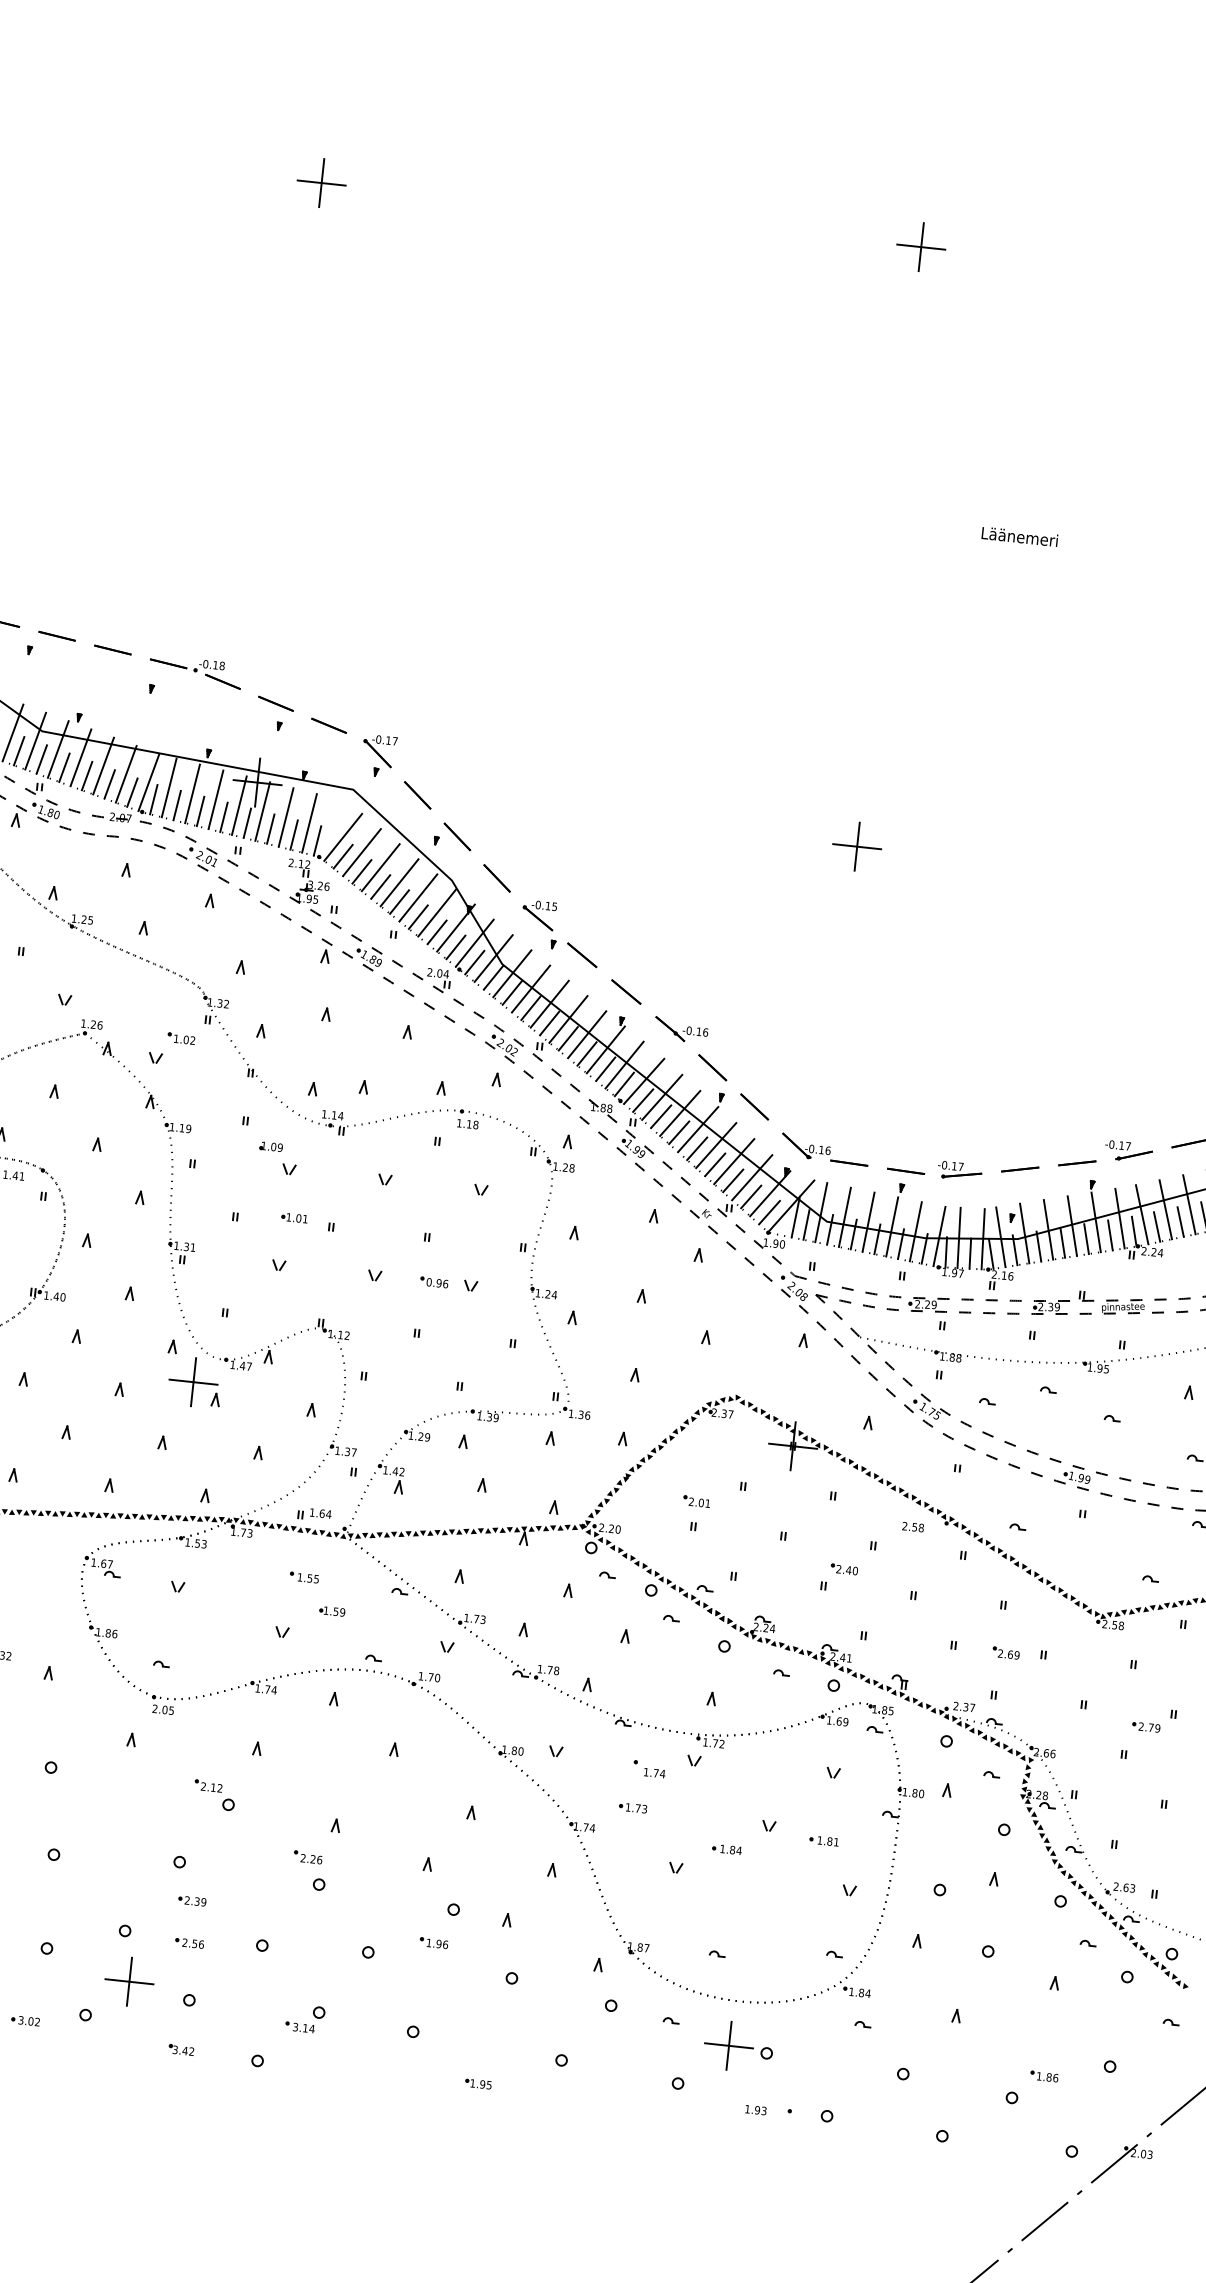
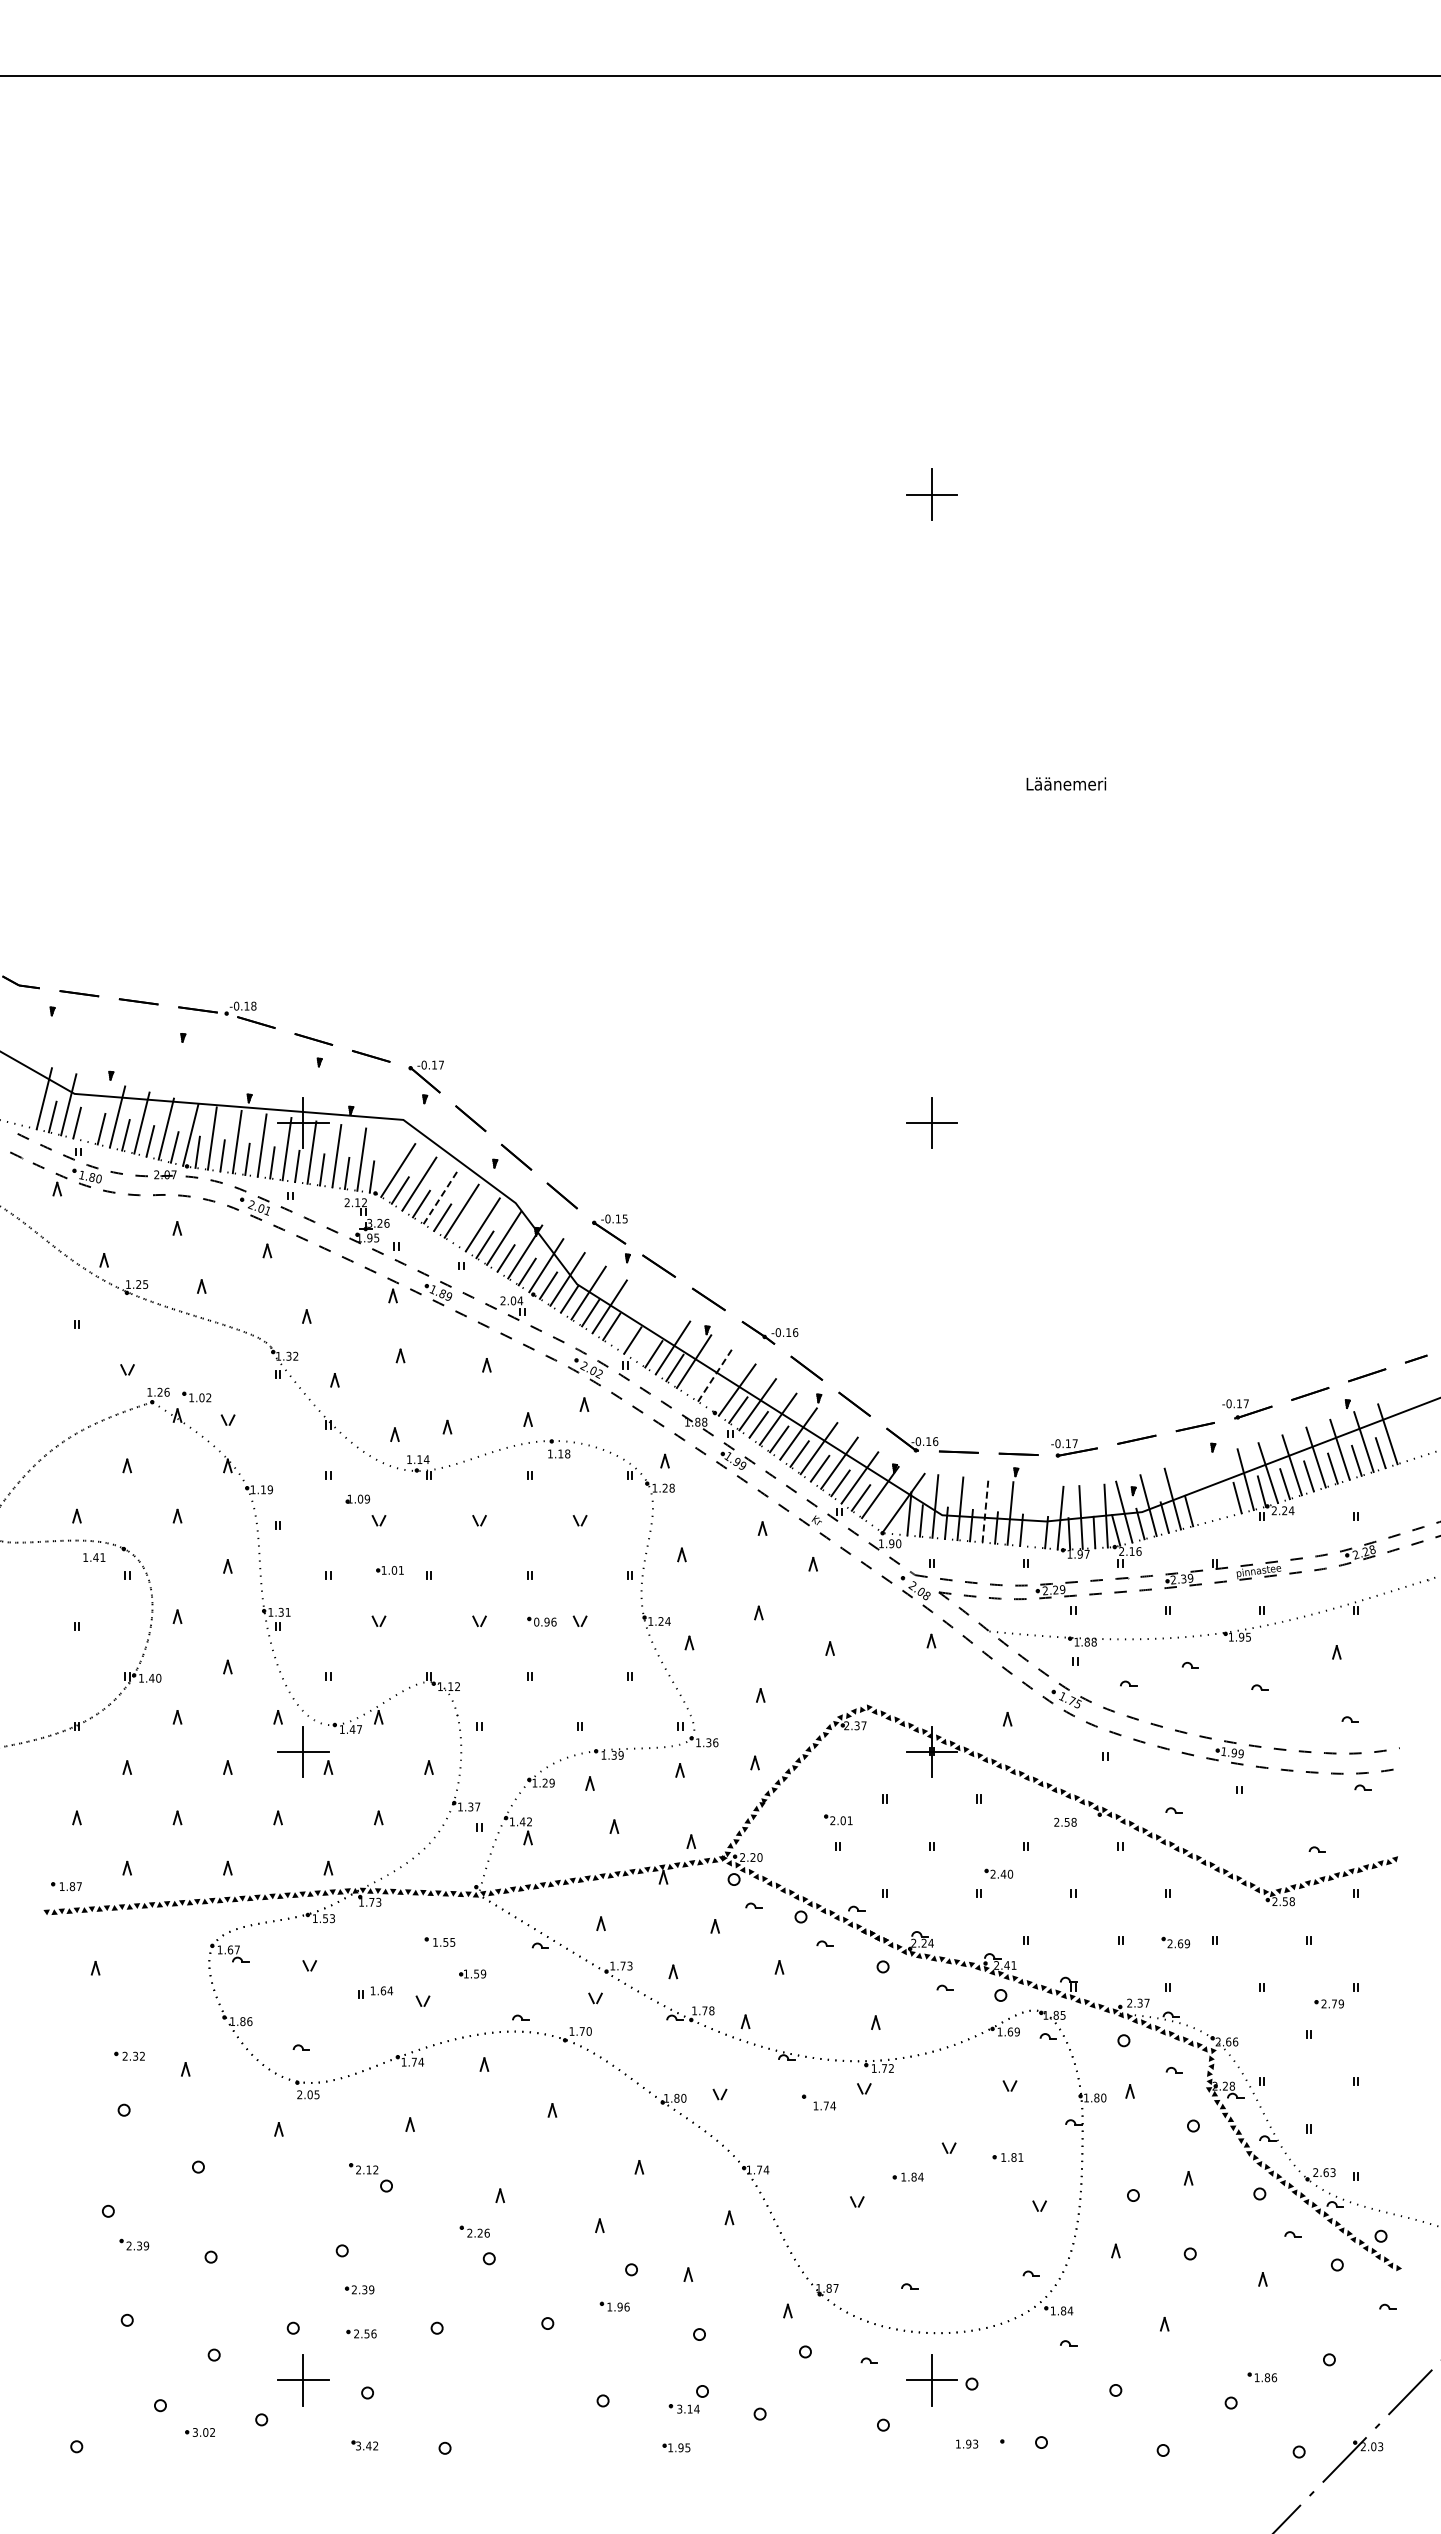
part: (321, 183) -> (303, 494), removed
line: (57, 749) -> (92, 1110), removed
line: (380, 867) -> (440, 1197), solid -> dashed
line: (399, 902) -> (463, 1231), removed
line: (549, 1004) -> (630, 1320), removed
line: (568, 1018) -> (651, 1333), removed
part: (181, 1038) -> (196, 1396), moved
line: (625, 1064) -> (715, 1374), solid -> dashed
line: (605, 1068) -> (695, 1381), removed
line: (623, 1084) -> (716, 1395), removed
line: (769, 1211) -> (881, 1511), removed
line: (868, 1221) -> (985, 1510), solid -> dashed
line: (1096, 1221) -> (1221, 1485), removed
line: (1072, 1226) -> (1197, 1492), removed
line: (915, 1231) -> (1035, 1515), removed
line: (1086, 1239) -> (1213, 1504), removed
part: (314, 1514) -> (375, 1992), moved
part: (632, 1807) -> (805, 2144), removed
part: (304, 2018) -> (688, 2399), moved

